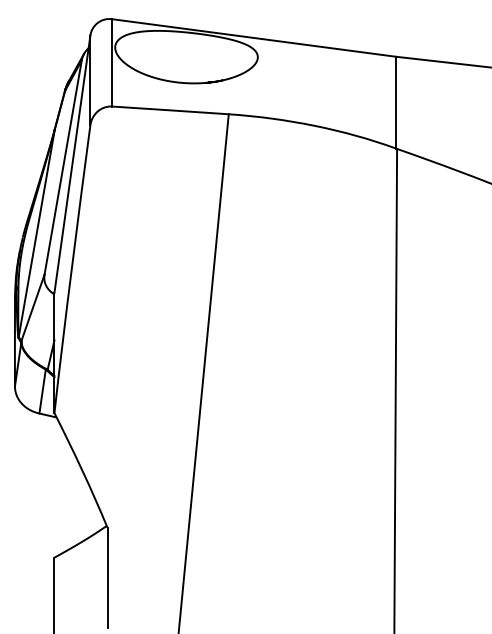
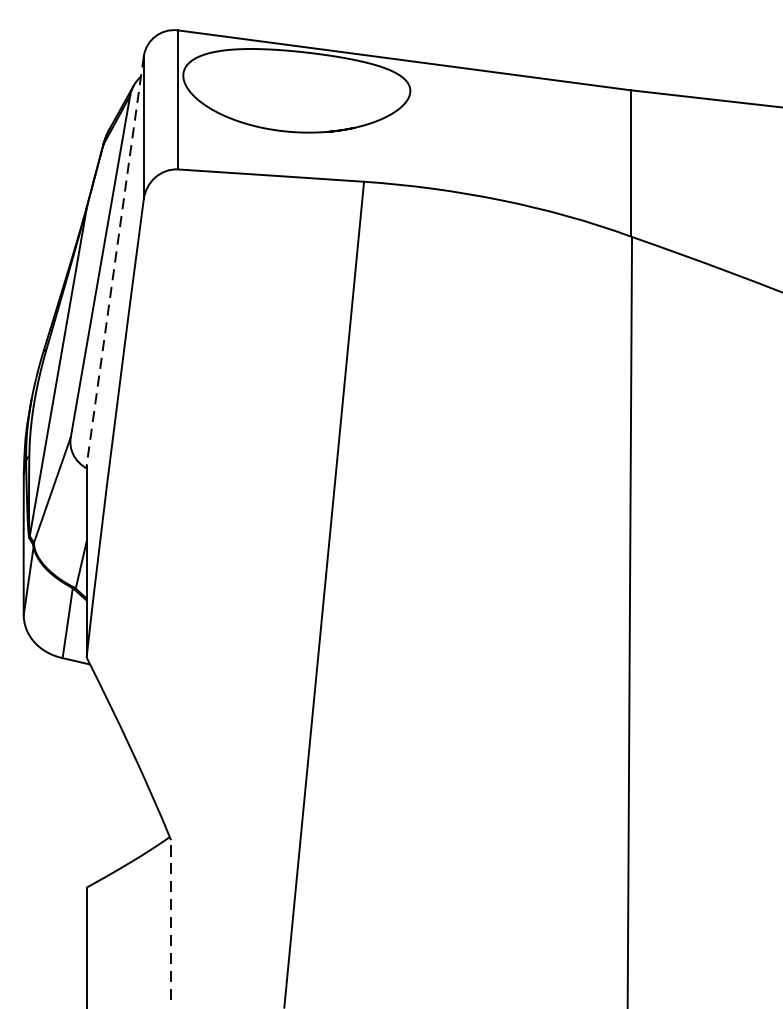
line: (72, 164) -> (115, 261), solid -> dashed
line: (107, 577) -> (171, 919), solid -> dashed

